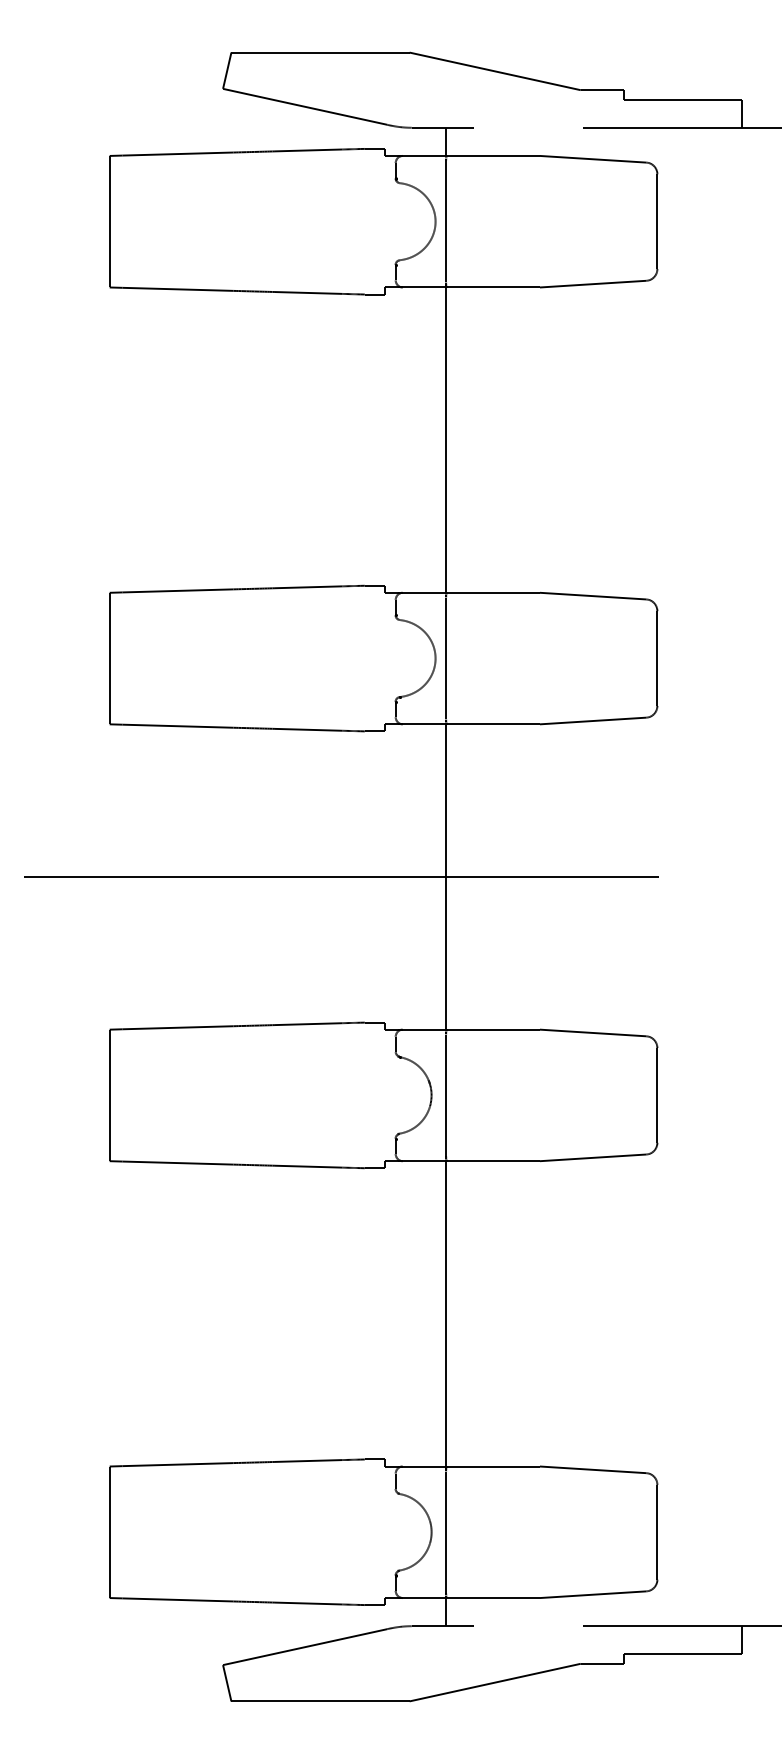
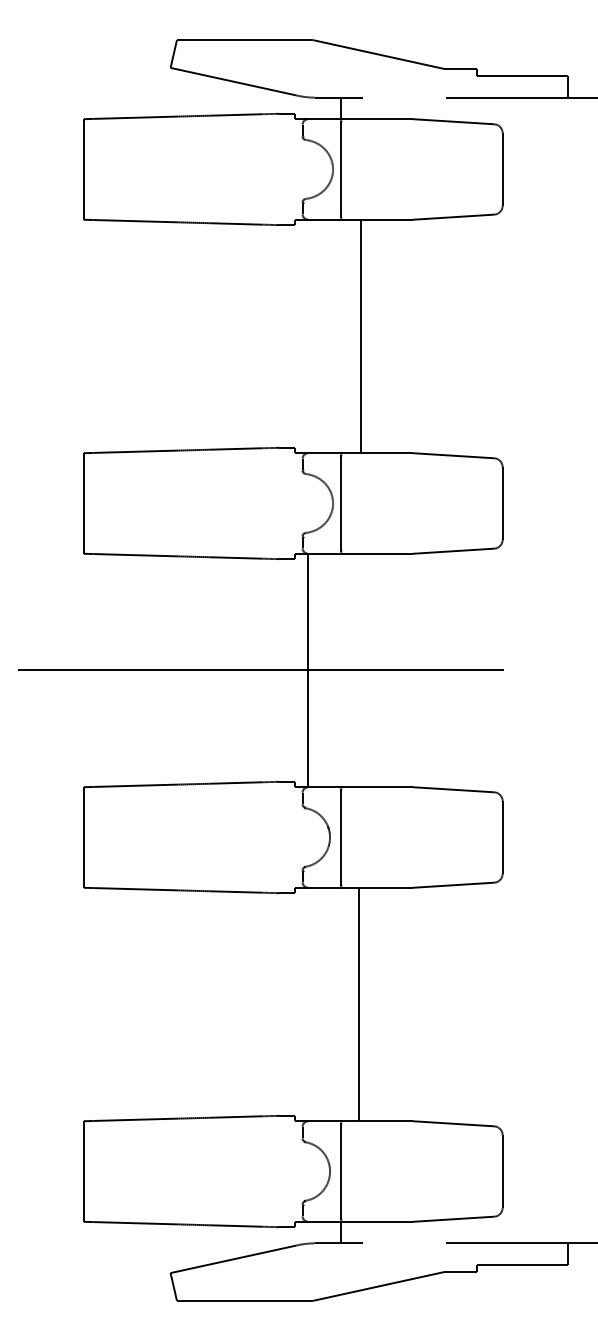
line: (446, 439) -> (361, 335), moved
line: (446, 876) -> (308, 670), moved
line: (446, 1313) -> (359, 1004), moved

